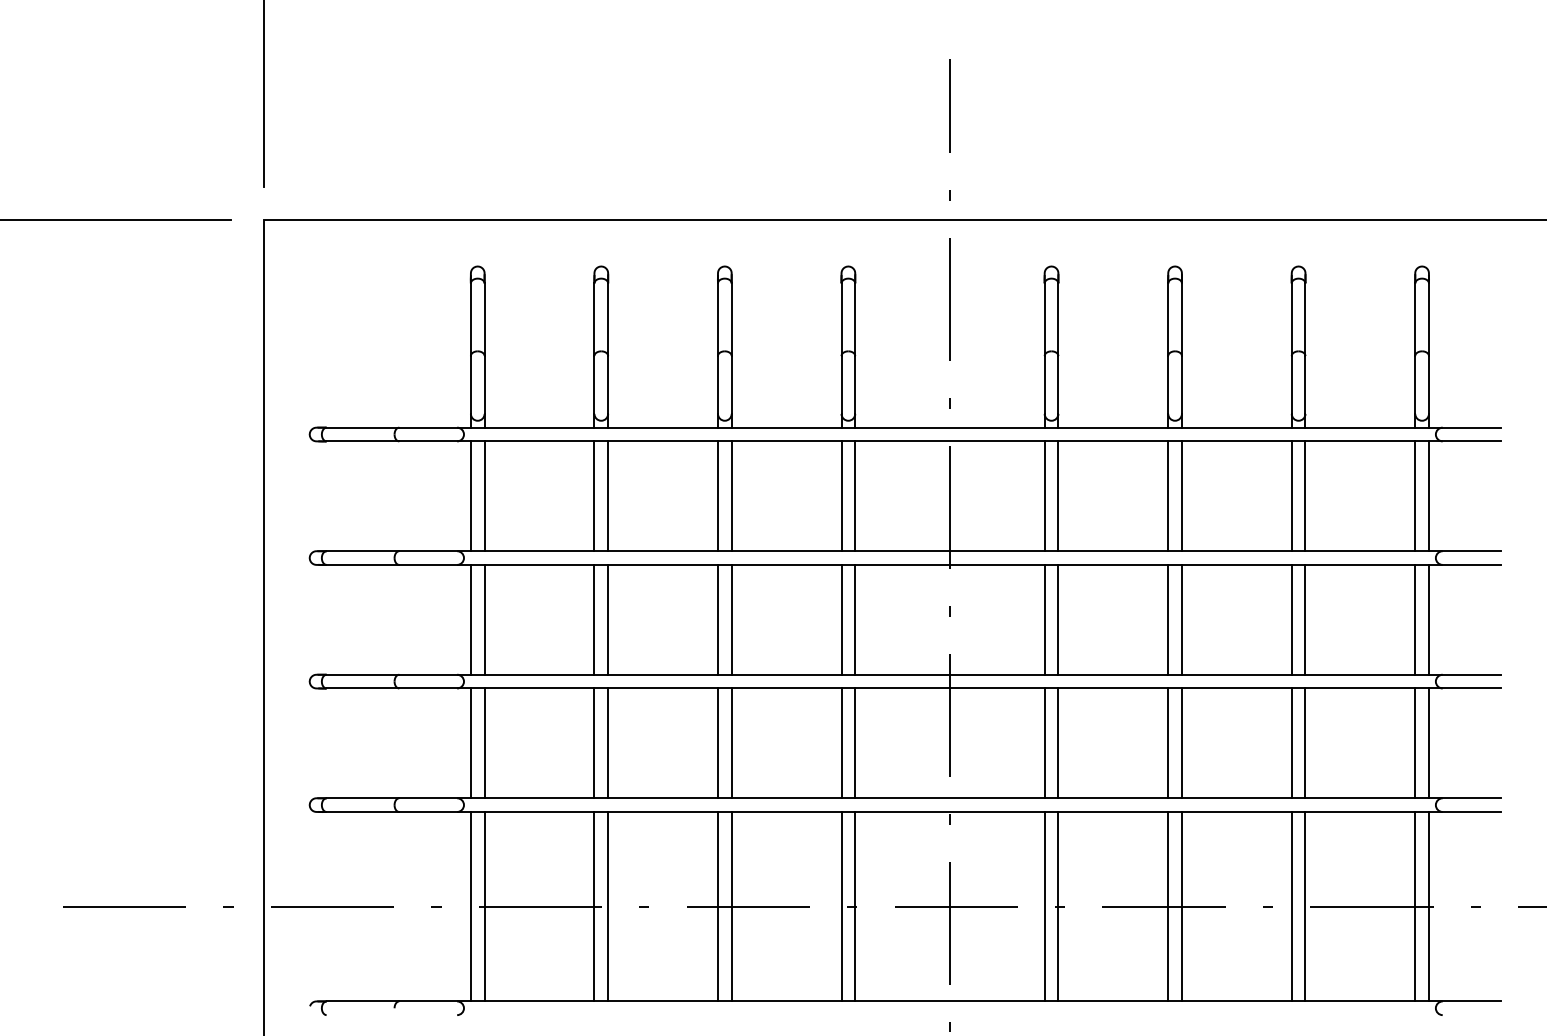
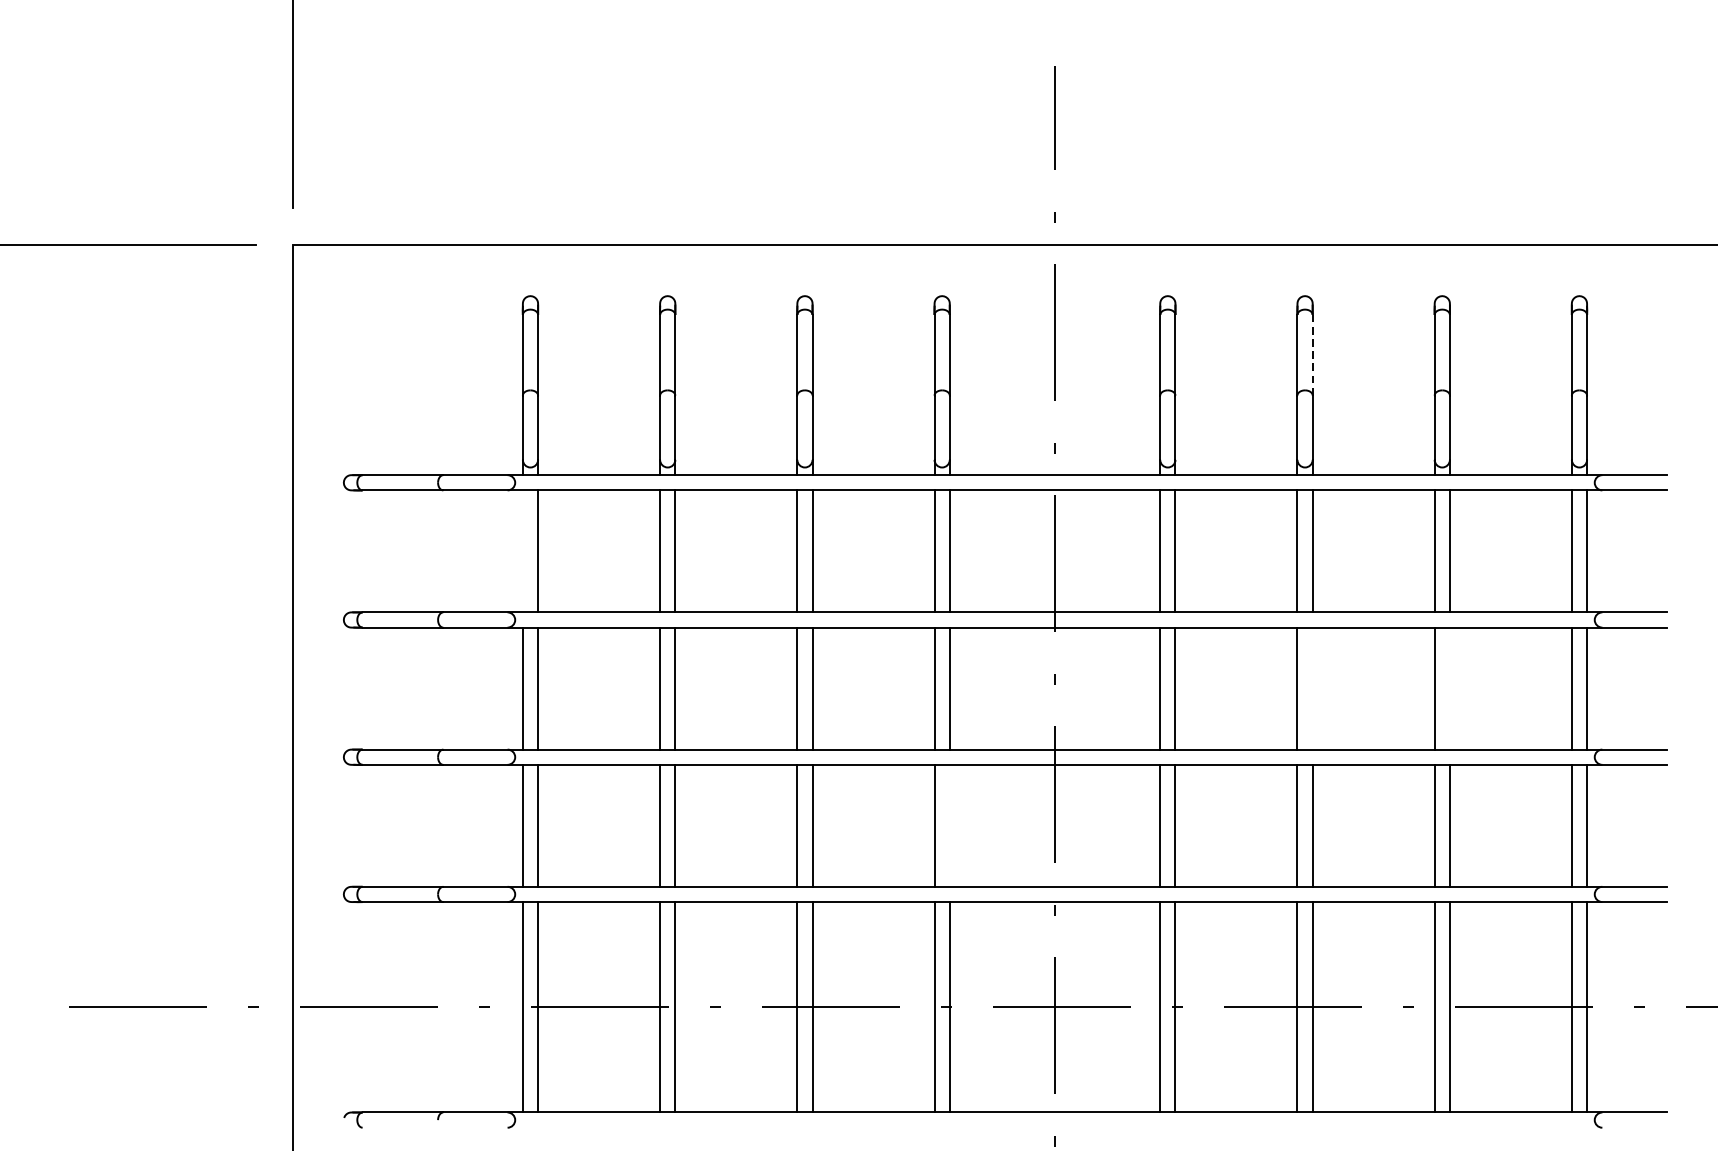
line: (1181, 319) -> (1312, 355), solid -> dashed
line: (470, 496) -> (522, 551), removed
line: (1181, 619) -> (1312, 688), removed
line: (1305, 619) -> (1449, 688), removed
line: (855, 743) -> (950, 825), removed

